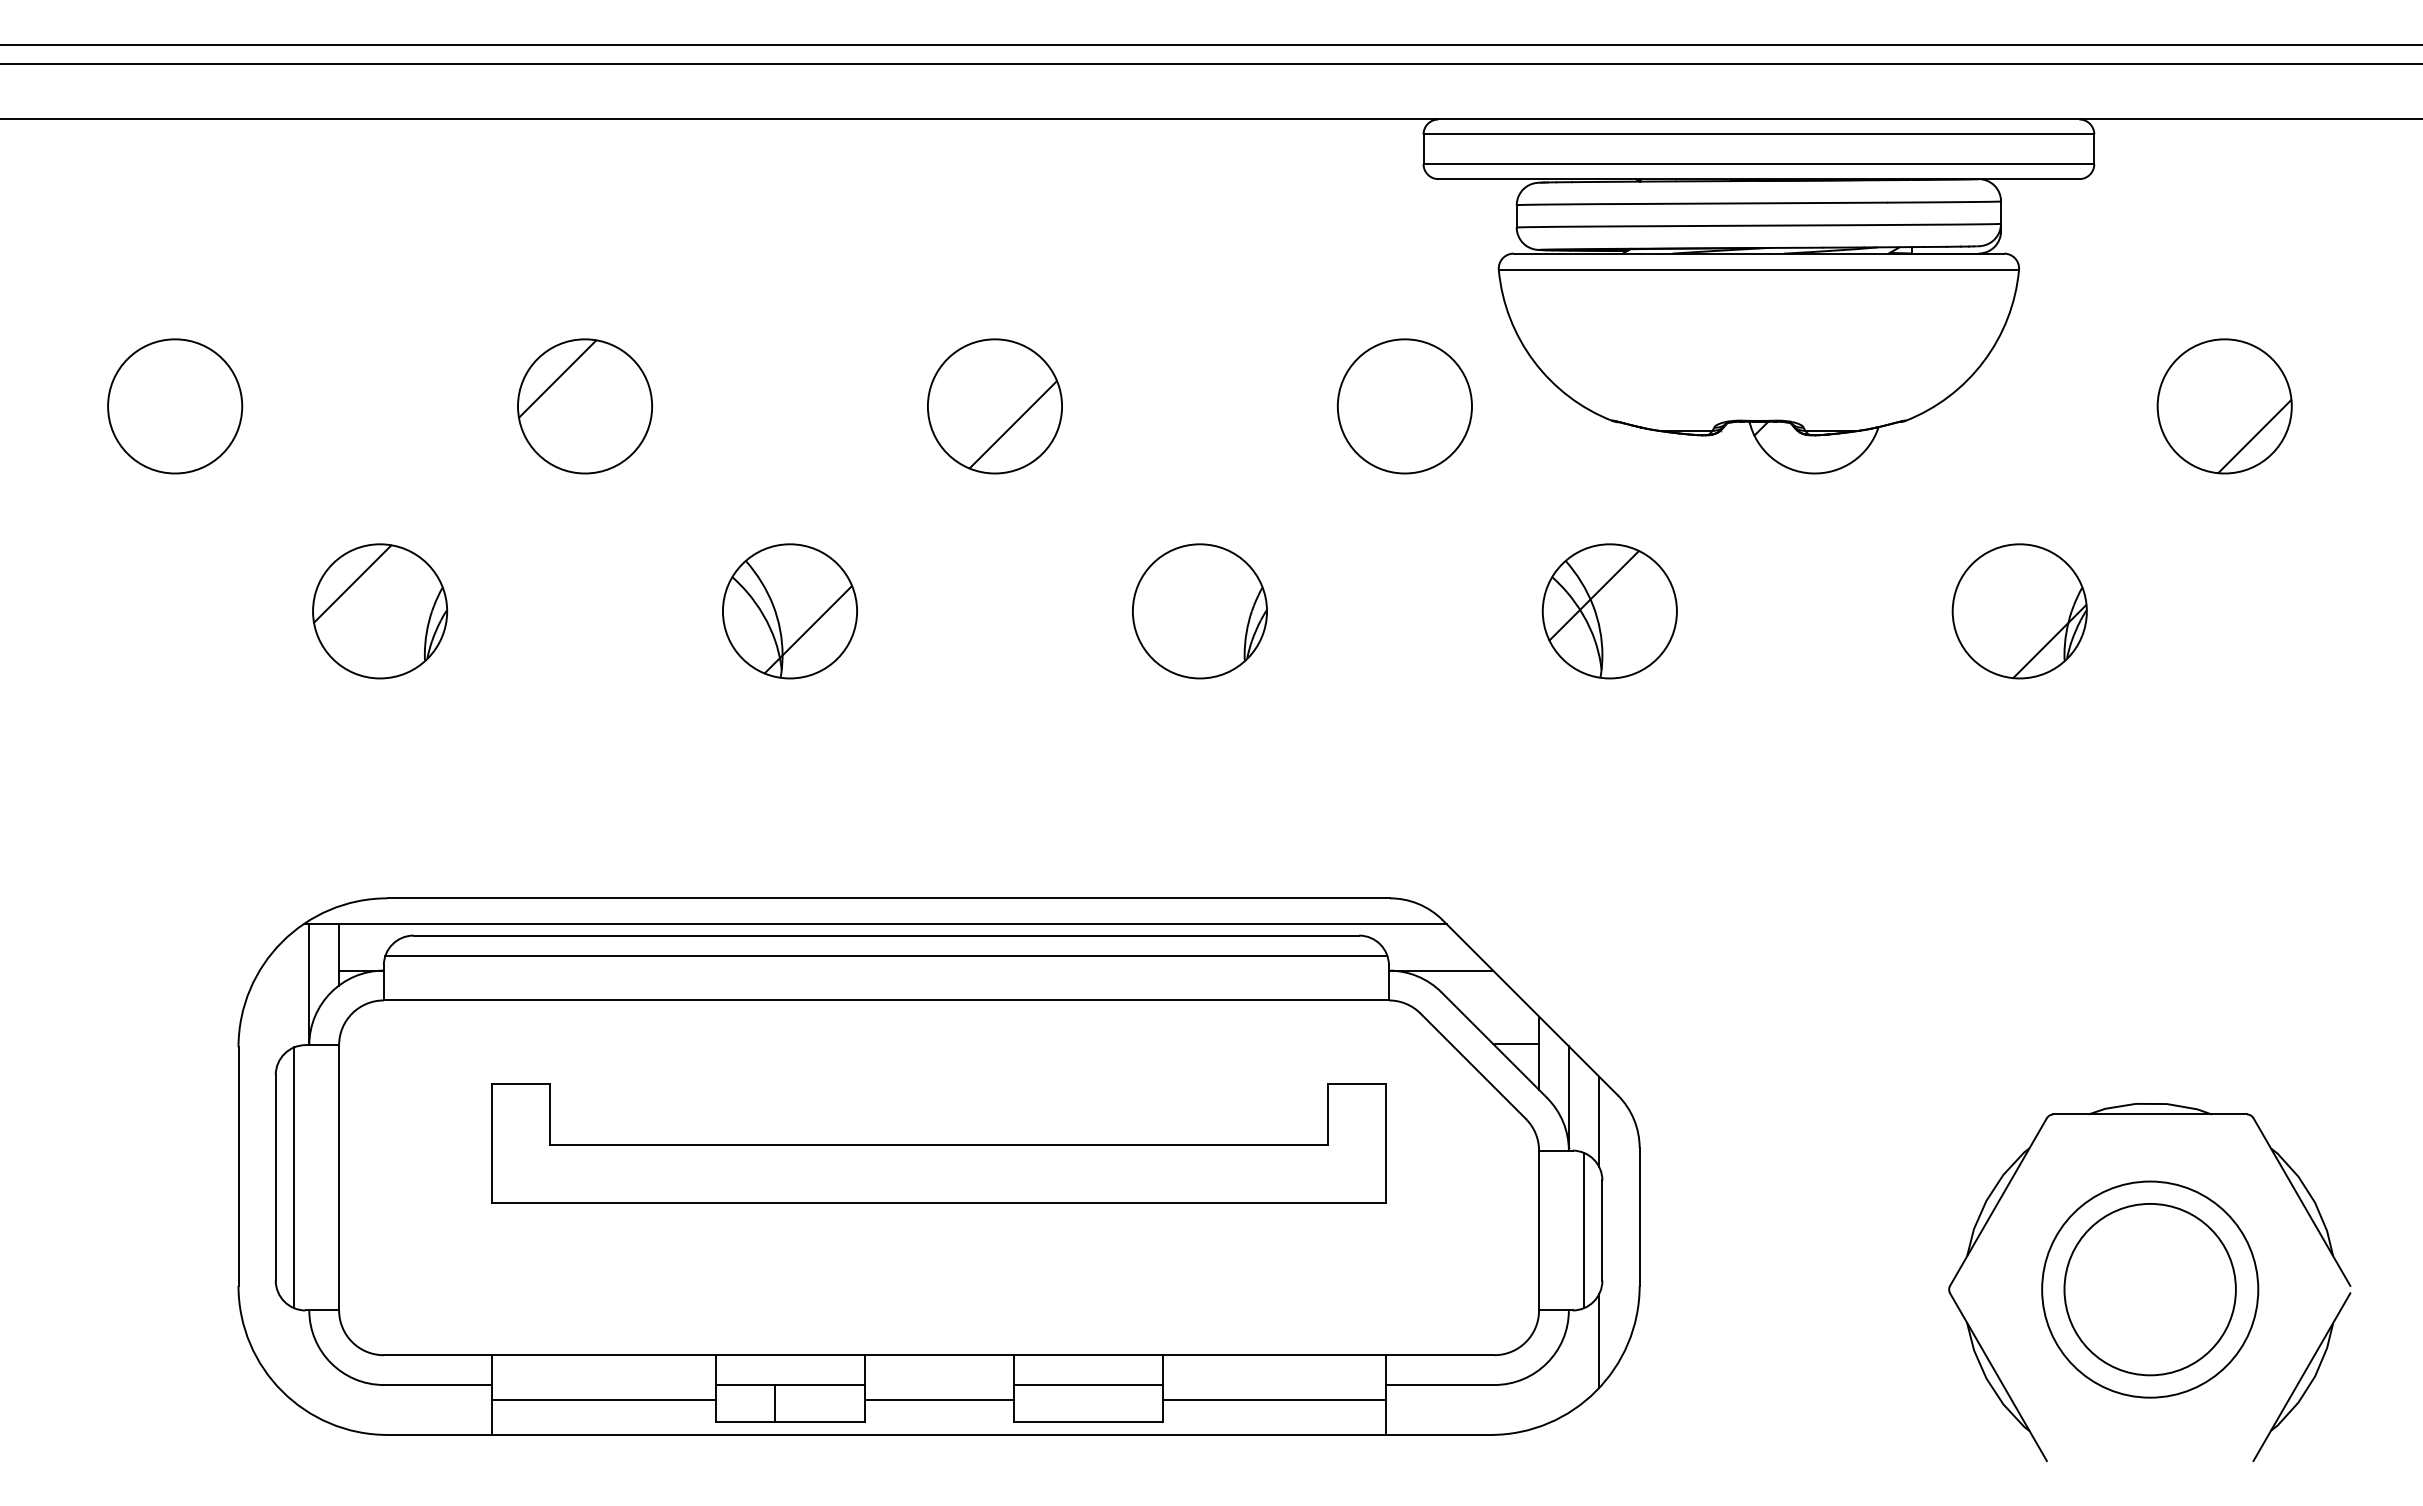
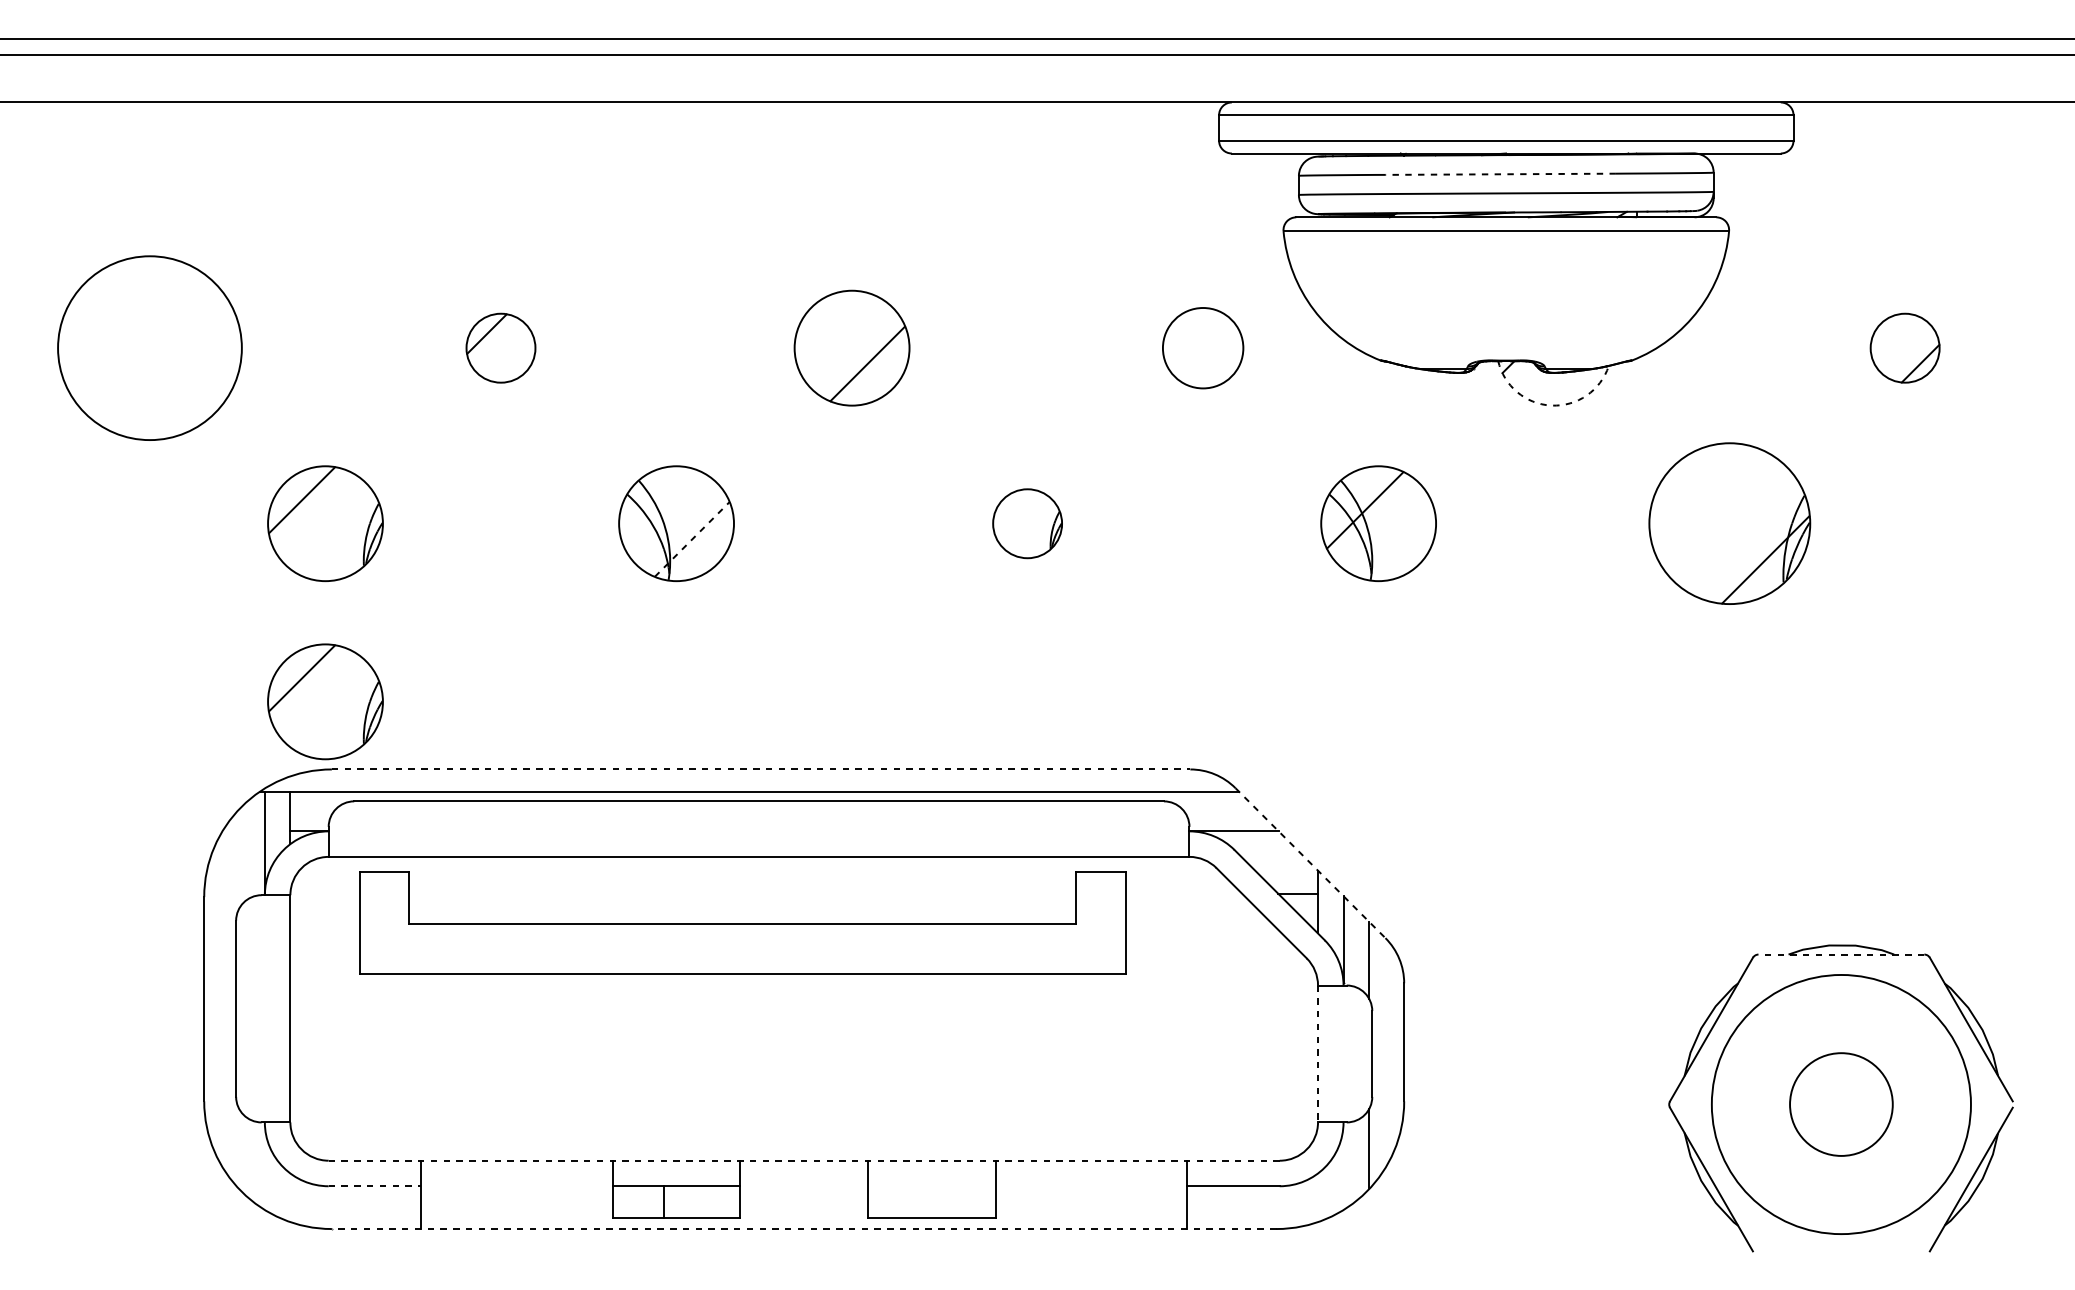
line: (1751, 203) -> (1499, 174), solid -> dashed
circle: (175, 406) -> (150, 348), size x1.6
part: (584, 406) -> (500, 348), size x0.6
circle: (1404, 406) -> (1202, 348), size x0.7
part: (2224, 406) -> (1905, 348), size x0.6
arc: (1811, 473) -> (1551, 405), solid -> dashed
part: (1199, 611) -> (1027, 523), size x0.6
part: (2019, 611) -> (1729, 523), size x1.4
line: (808, 629) -> (692, 539), solid -> dashed
part: (380, 819) -> (325, 701), added
line: (889, 898) -> (761, 769), solid -> dashed
line: (886, 955) -> (759, 818), removed
line: (1530, 1007) -> (1310, 862), solid -> dashed
line: (2150, 1114) -> (1841, 954), solid -> dashed
part: (938, 1143) -> (742, 922), moved
line: (294, 1177) -> (252, 1008), removed
line: (1539, 1230) -> (1318, 1053), solid -> dashed
line: (1583, 1230) -> (1356, 1053), removed
circle: (2149, 1289) -> (1840, 1104), size x0.7
circle: (2150, 1289) -> (1841, 1104), size x1.4
line: (938, 1355) -> (803, 1160), solid -> dashed
line: (438, 1385) -> (375, 1186), solid -> dashed
line: (1087, 1385) -> (931, 1186), removed
line: (603, 1399) -> (516, 1198), removed
line: (938, 1399) -> (803, 1198), removed
line: (1274, 1399) -> (1091, 1198), removed
line: (939, 1434) -> (804, 1228), solid -> dashed

